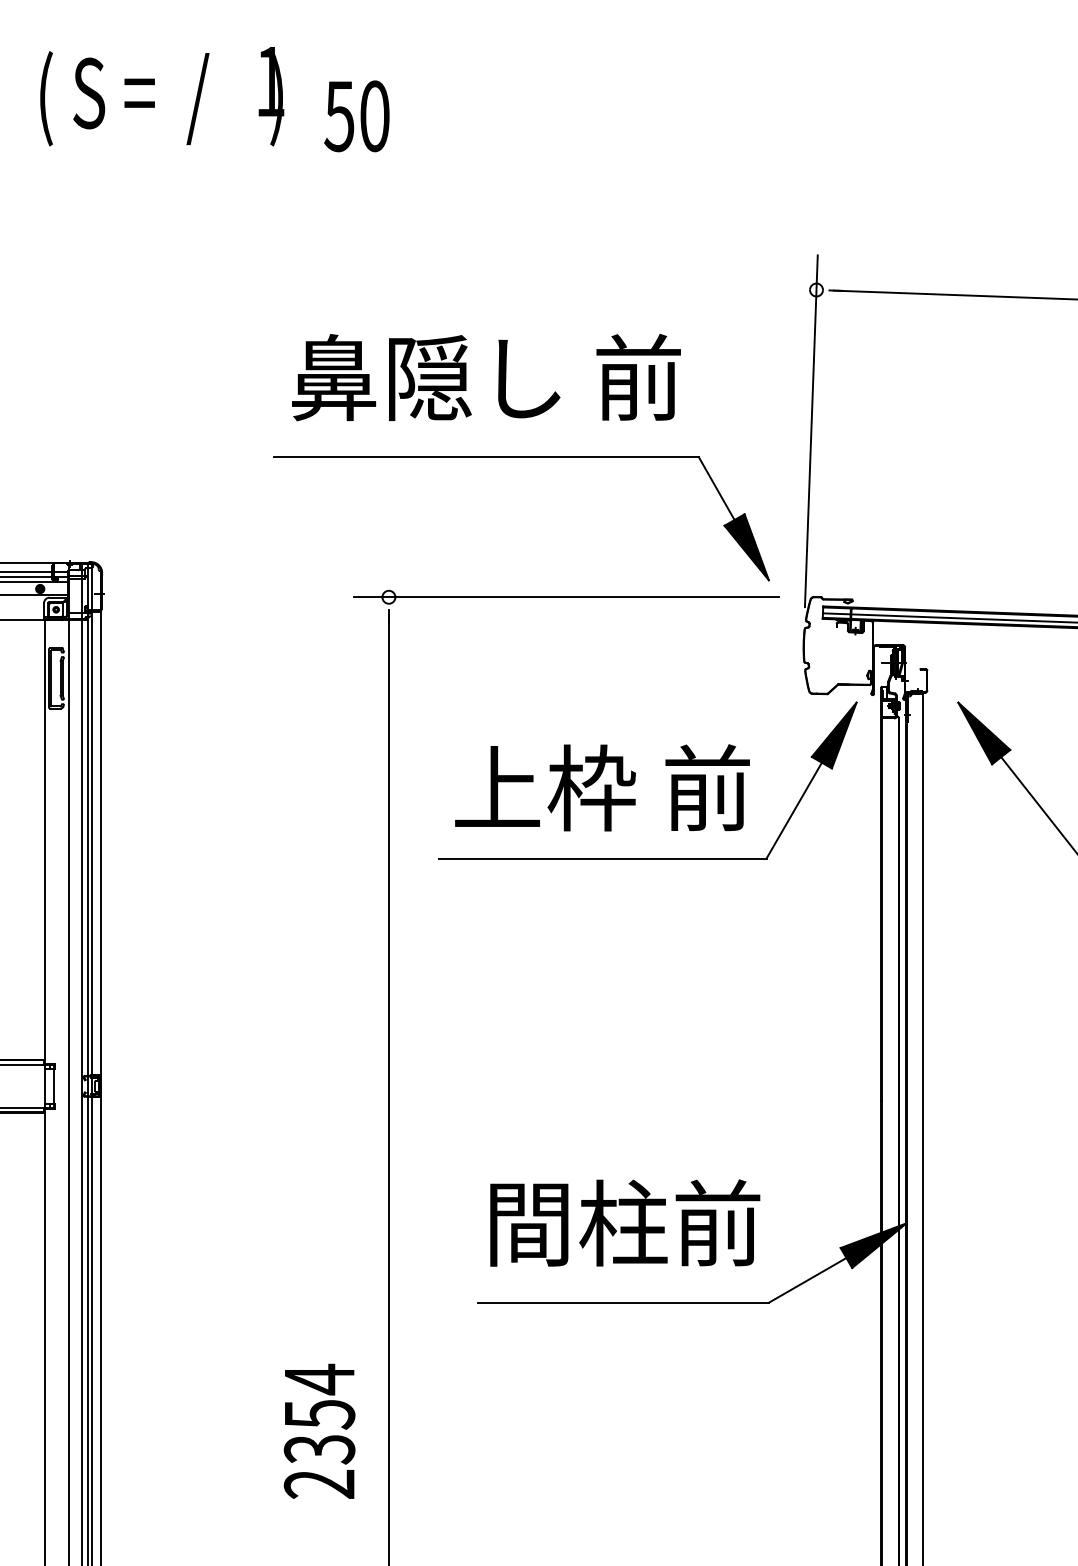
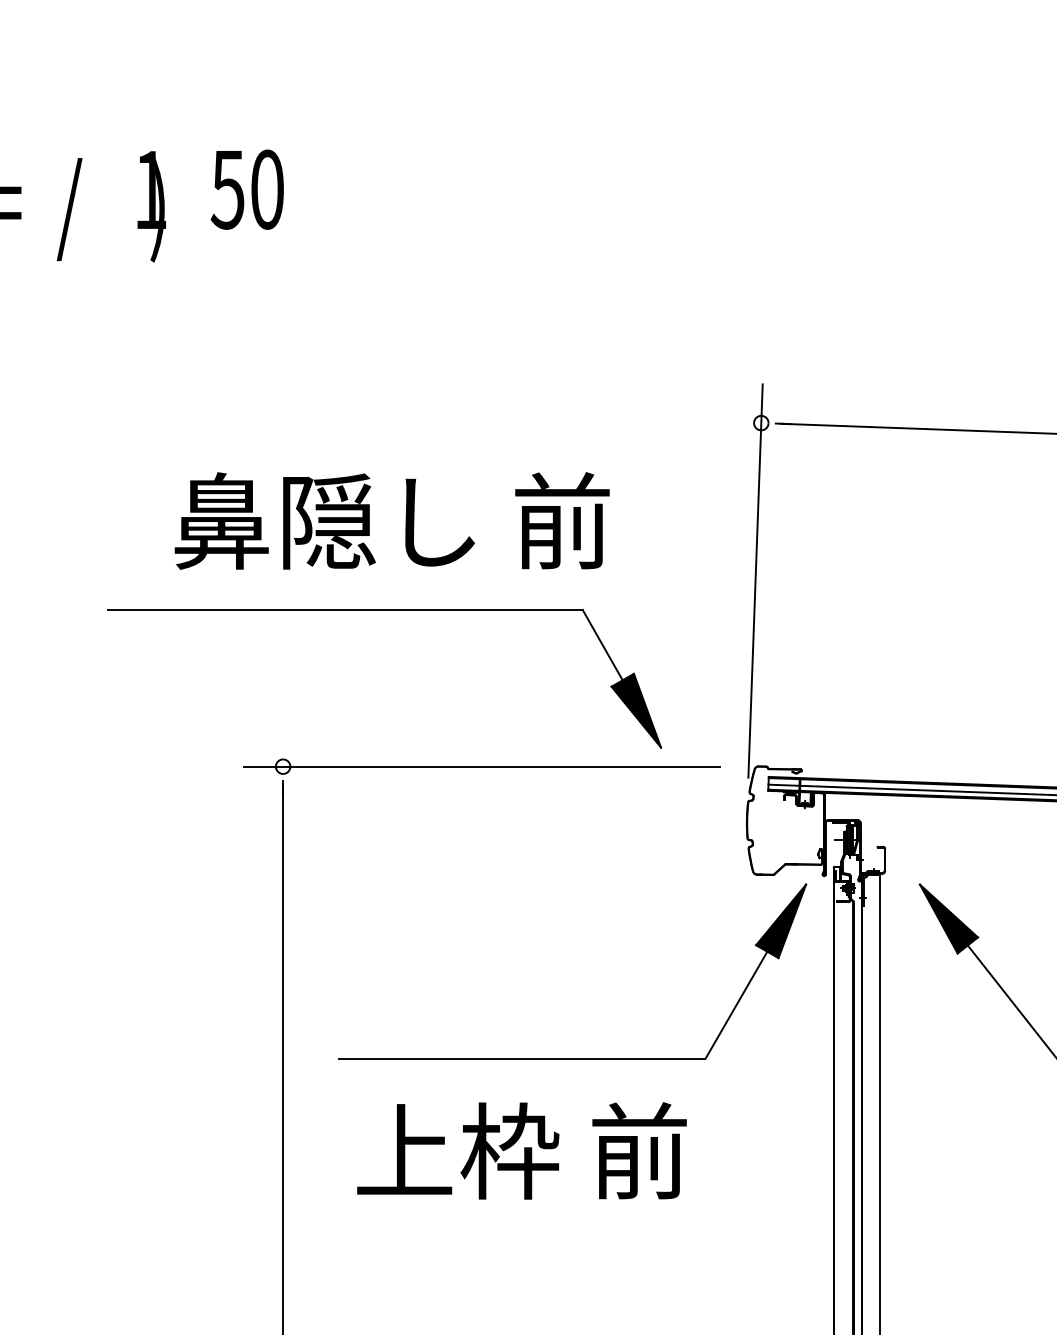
text: (356, 116) -> (246, 189), moved
part: (521, 457) -> (384, 610), moved
text: (602, 787) -> (521, 1150), moved

